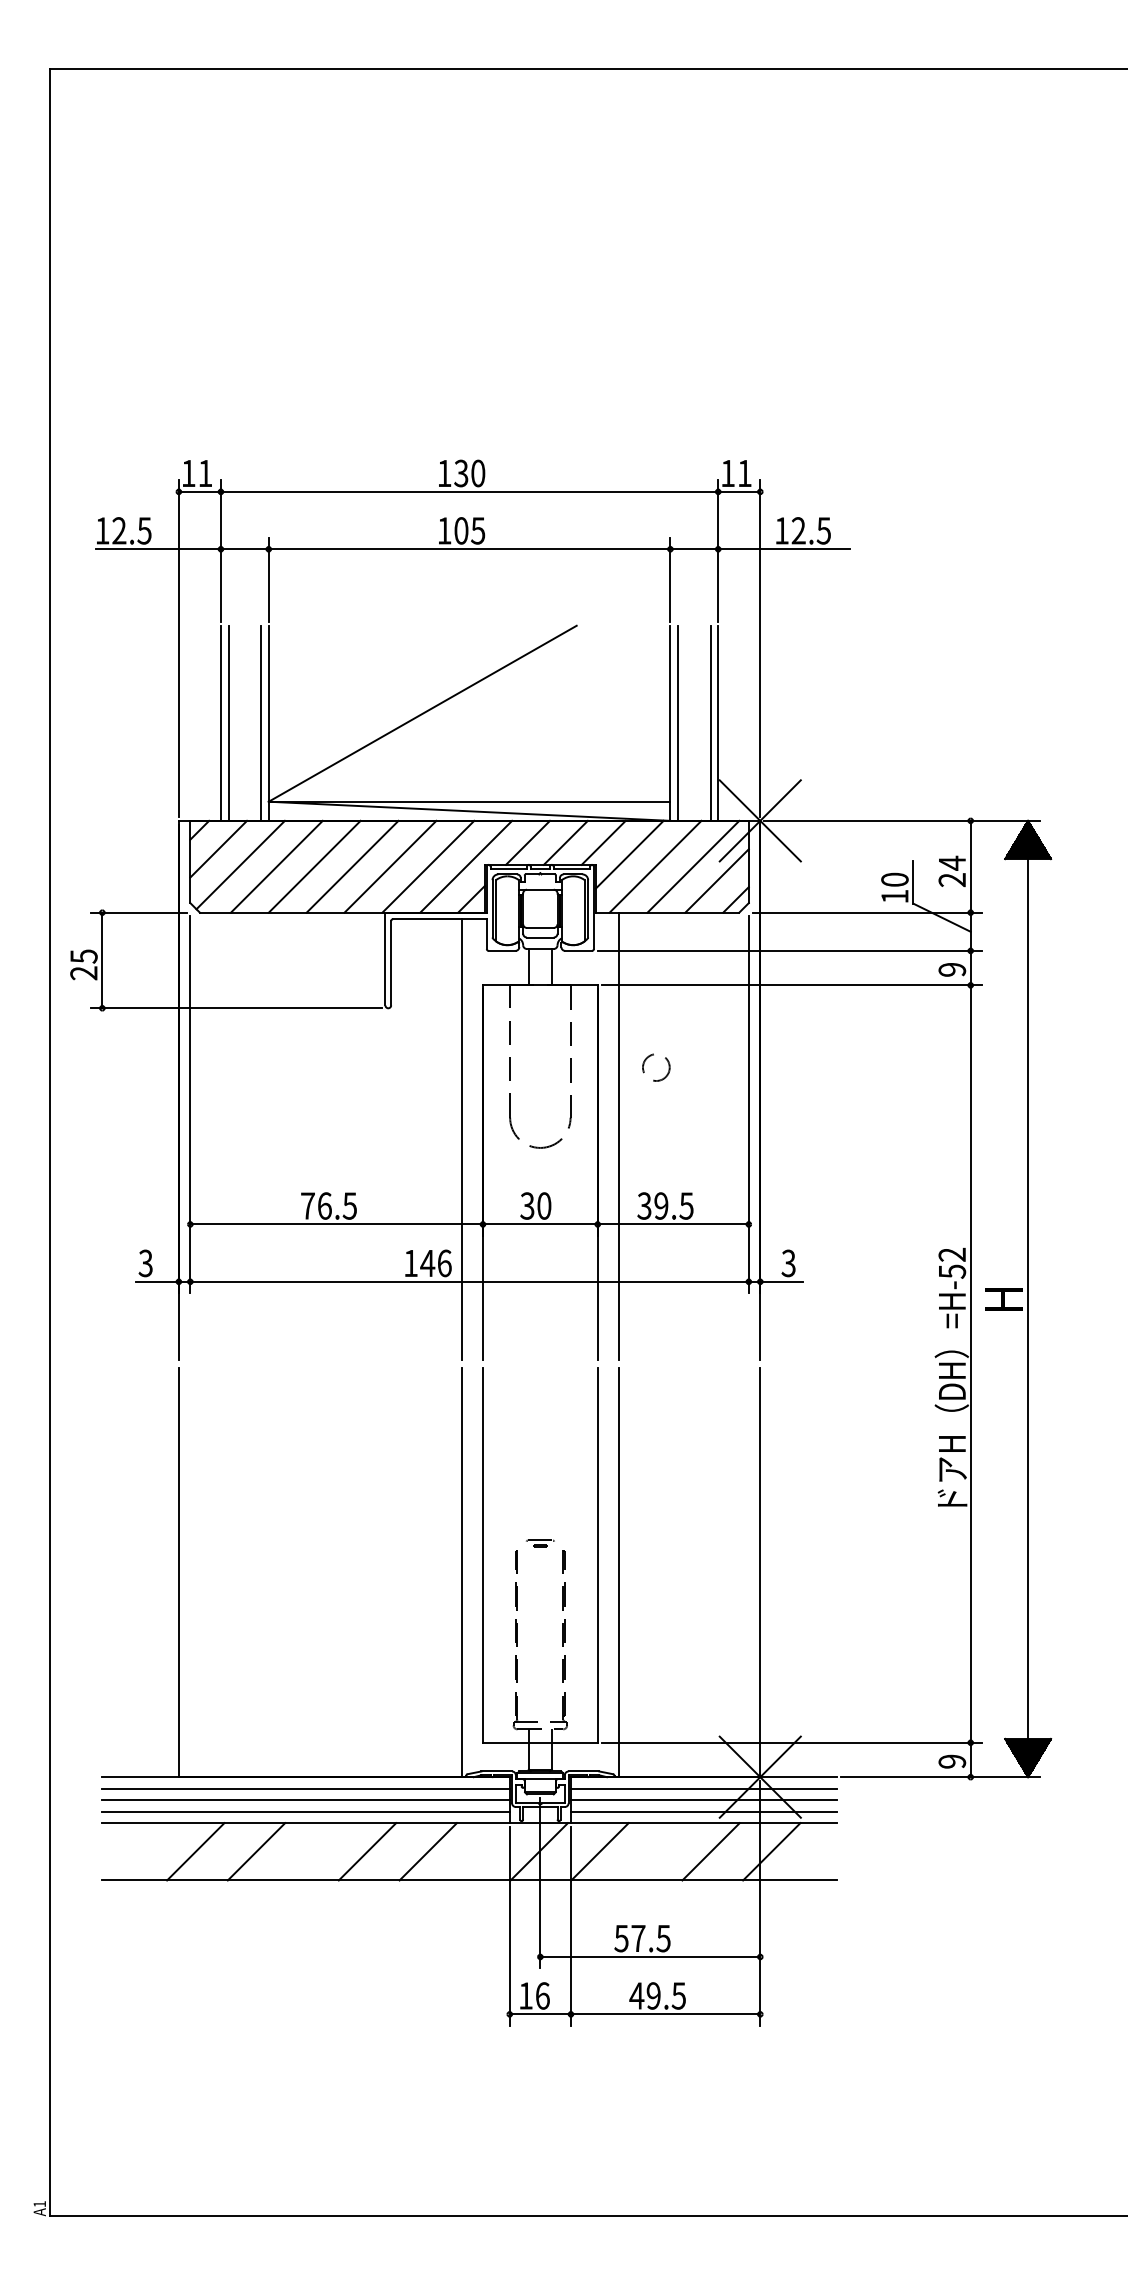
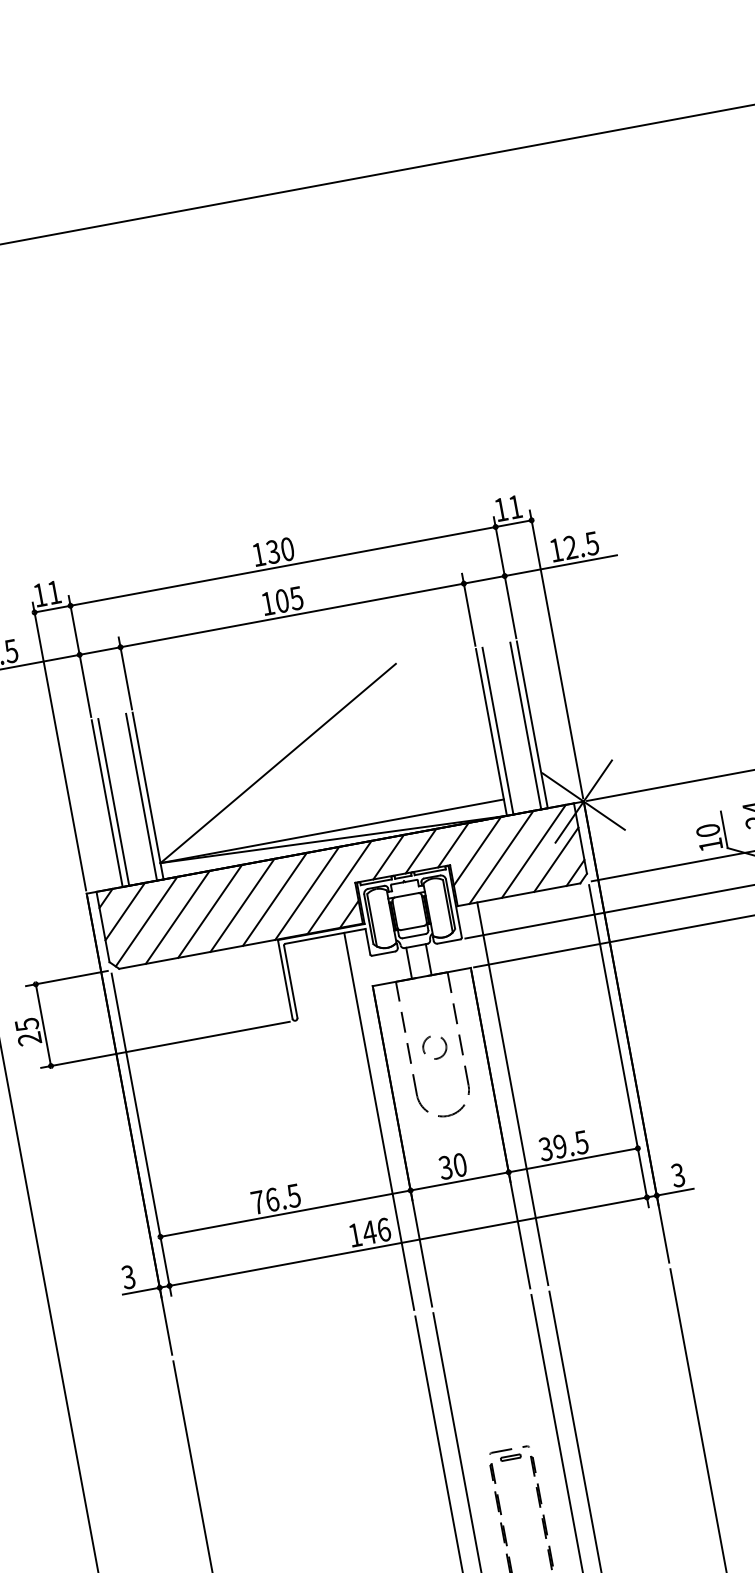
circle: (656, 1067) -> (434, 1047), moved
part: (540, 1543) -> (510, 1454), size x1.67

